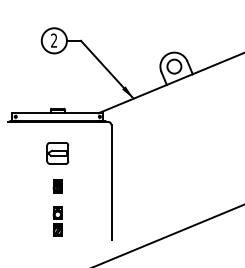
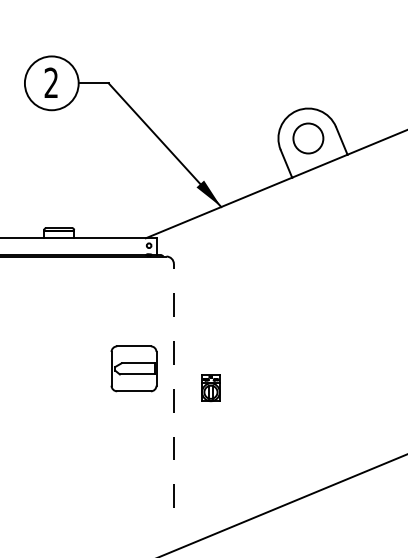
part: (57, 153) -> (133, 368), moved
line: (111, 182) -> (173, 386), solid -> dashed
part: (57, 186) -> (210, 388), moved
part: (57, 221) -> (58, 469), removed

